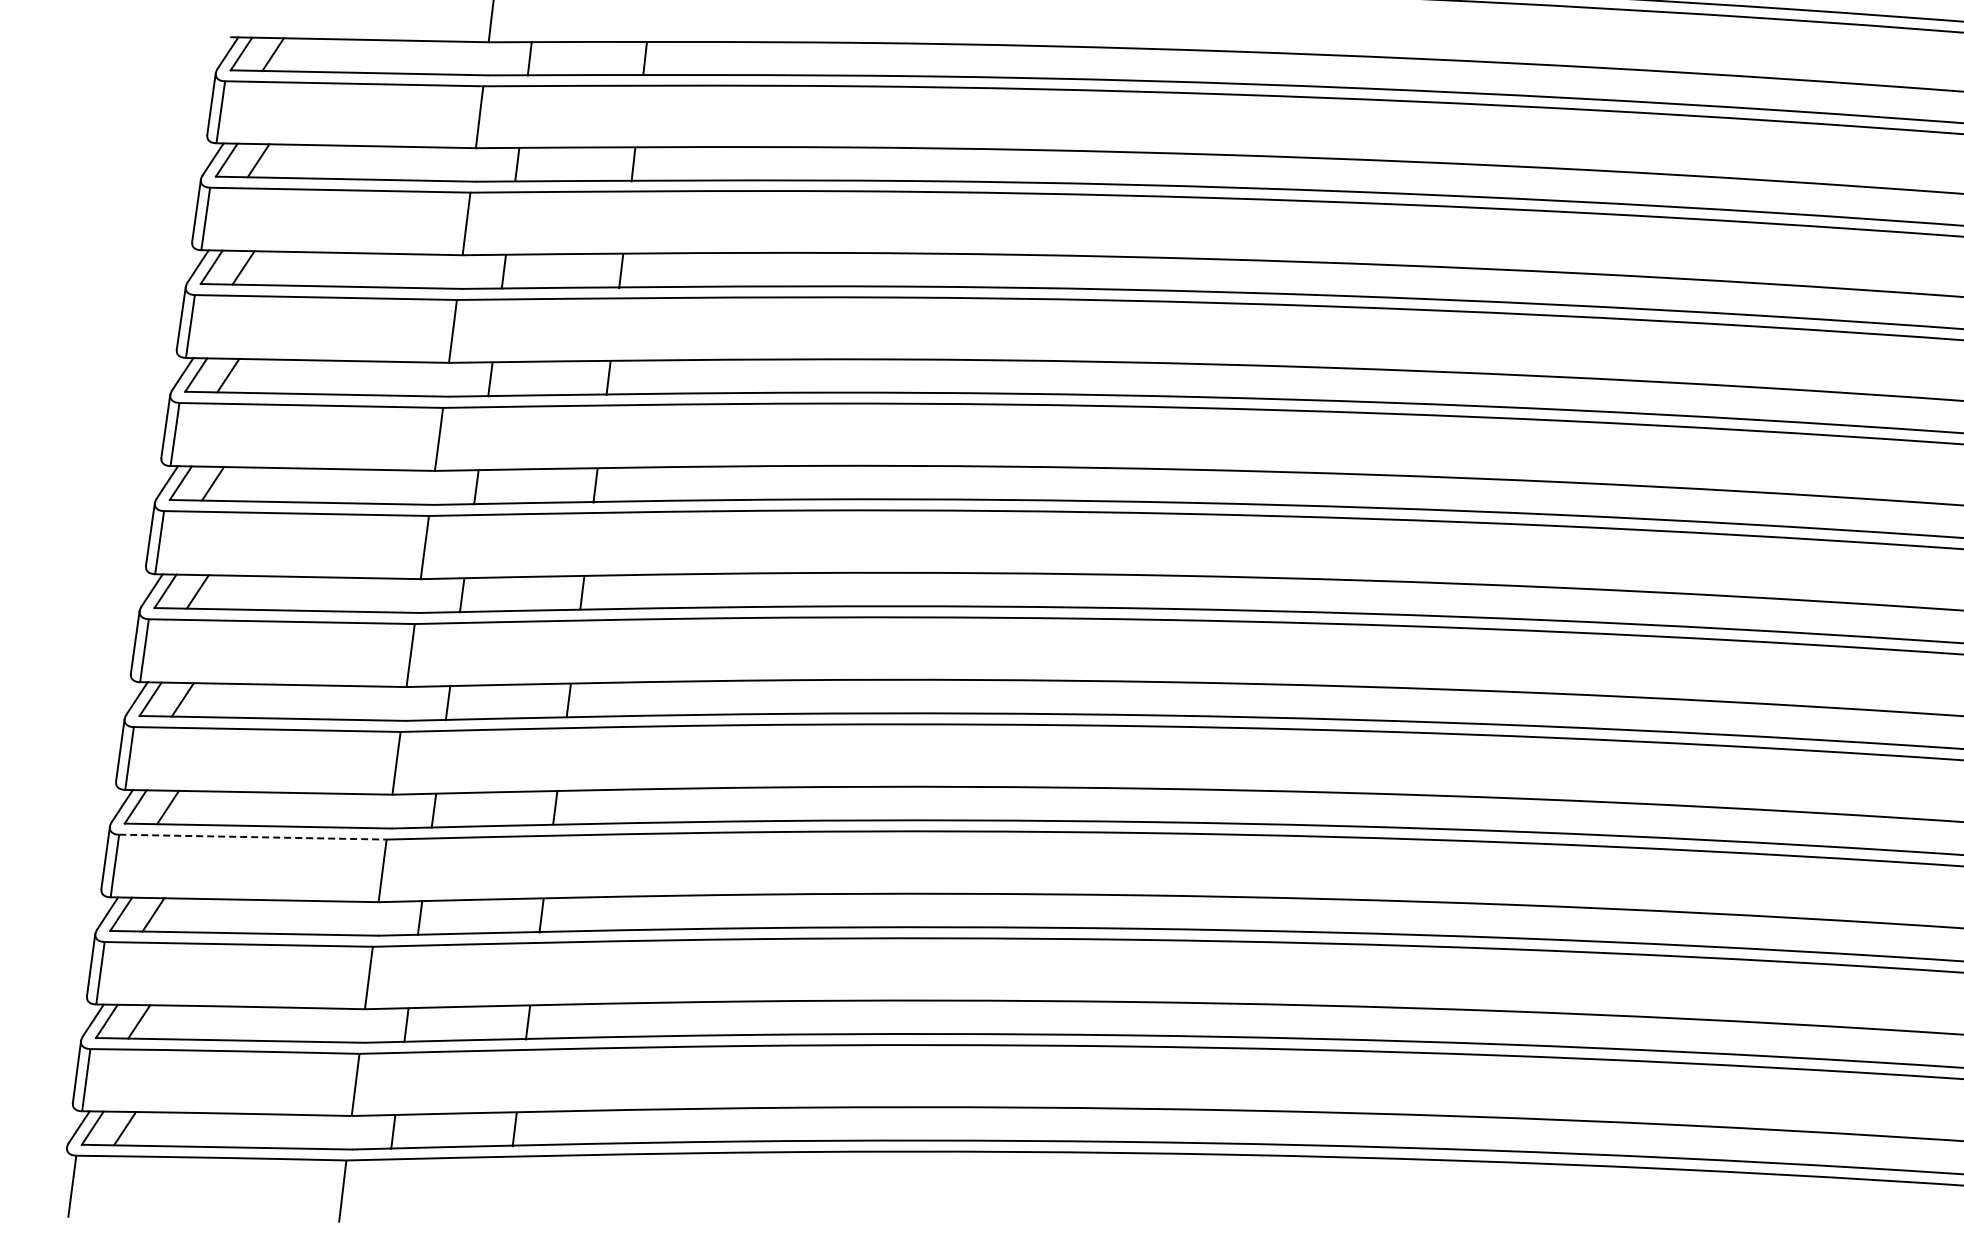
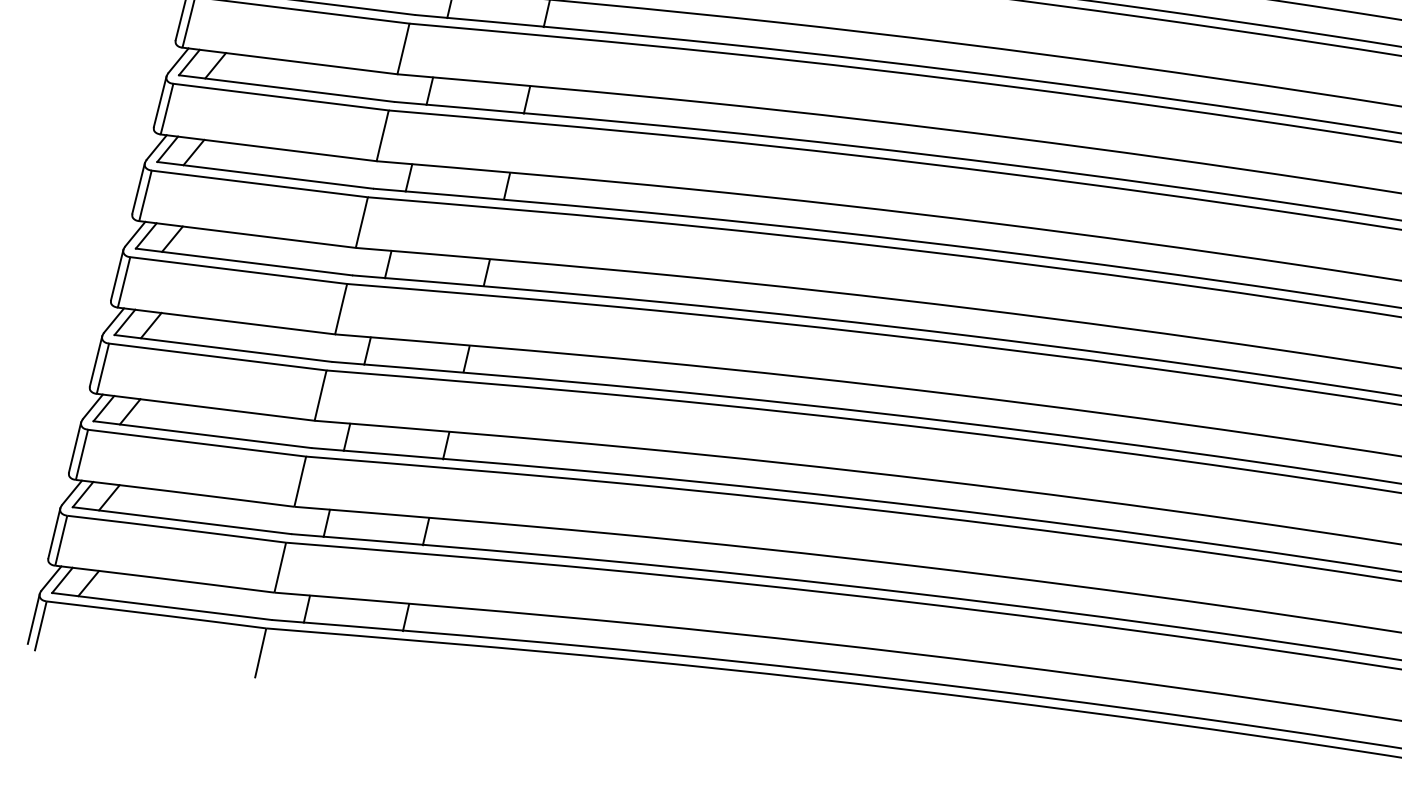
line: (252, 837) -> (217, 357), dashed -> solid
line: (62, 1178) -> (33, 618), added

